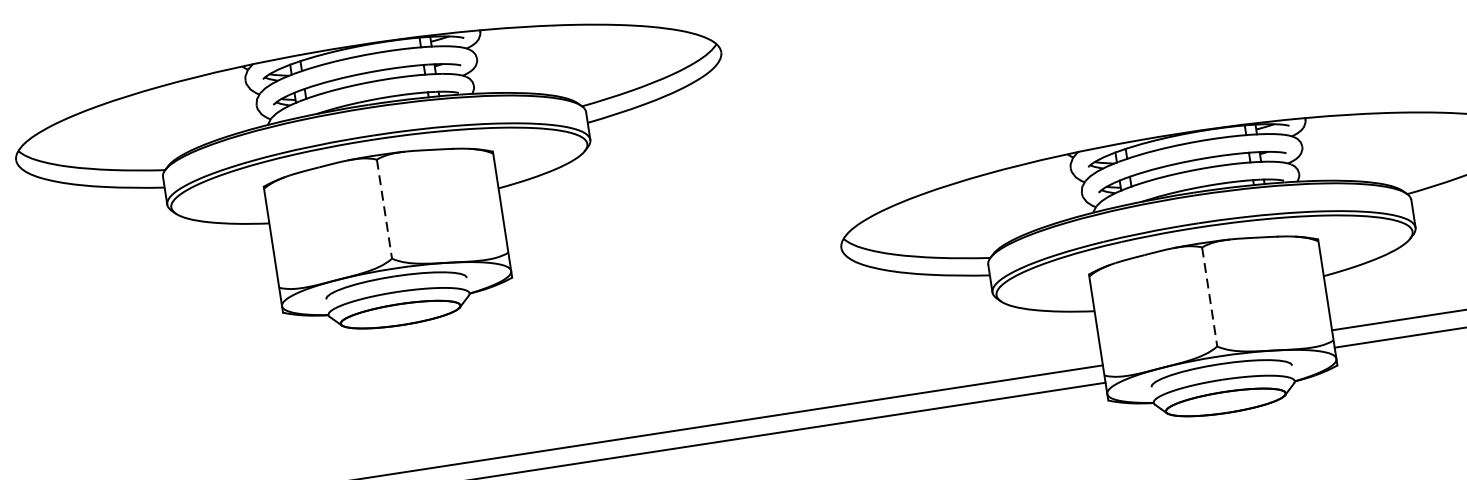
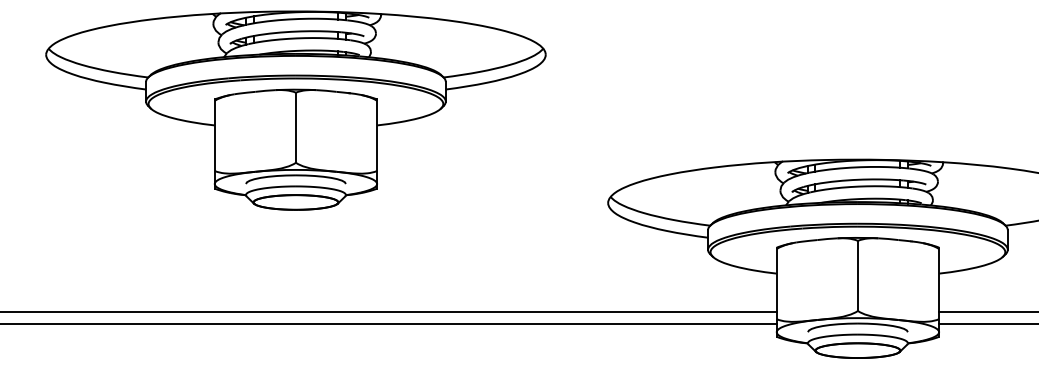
line: (383, 210) -> (295, 128), dashed -> solid
line: (1209, 297) -> (857, 276), dashed -> solid

